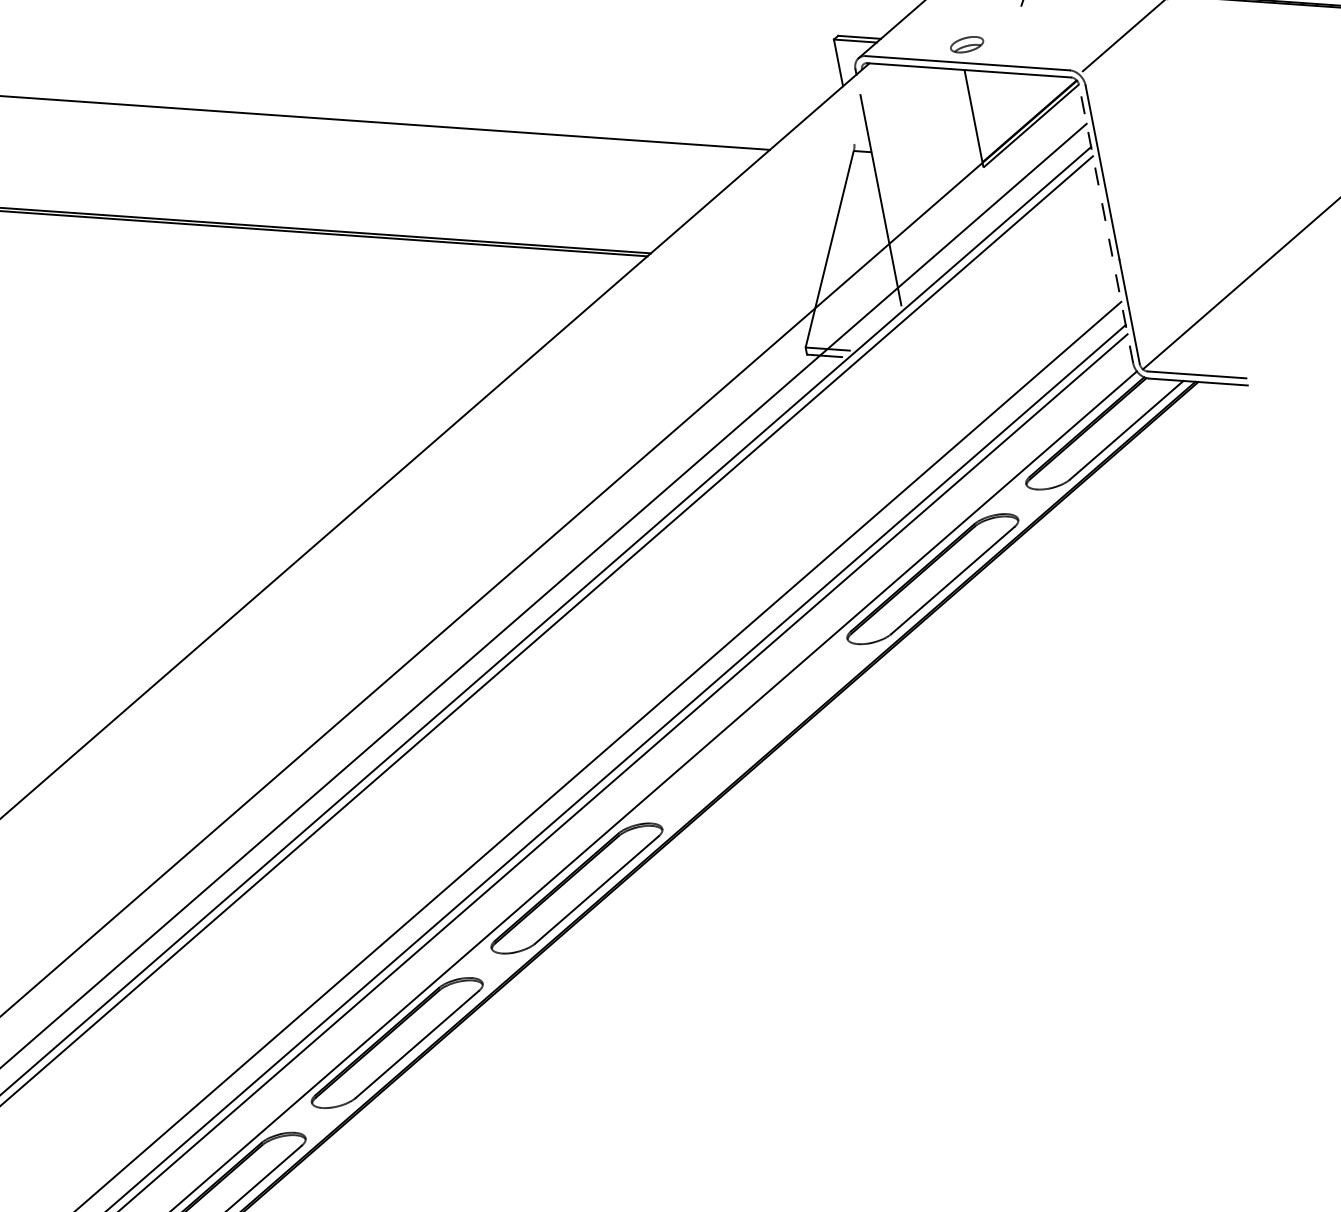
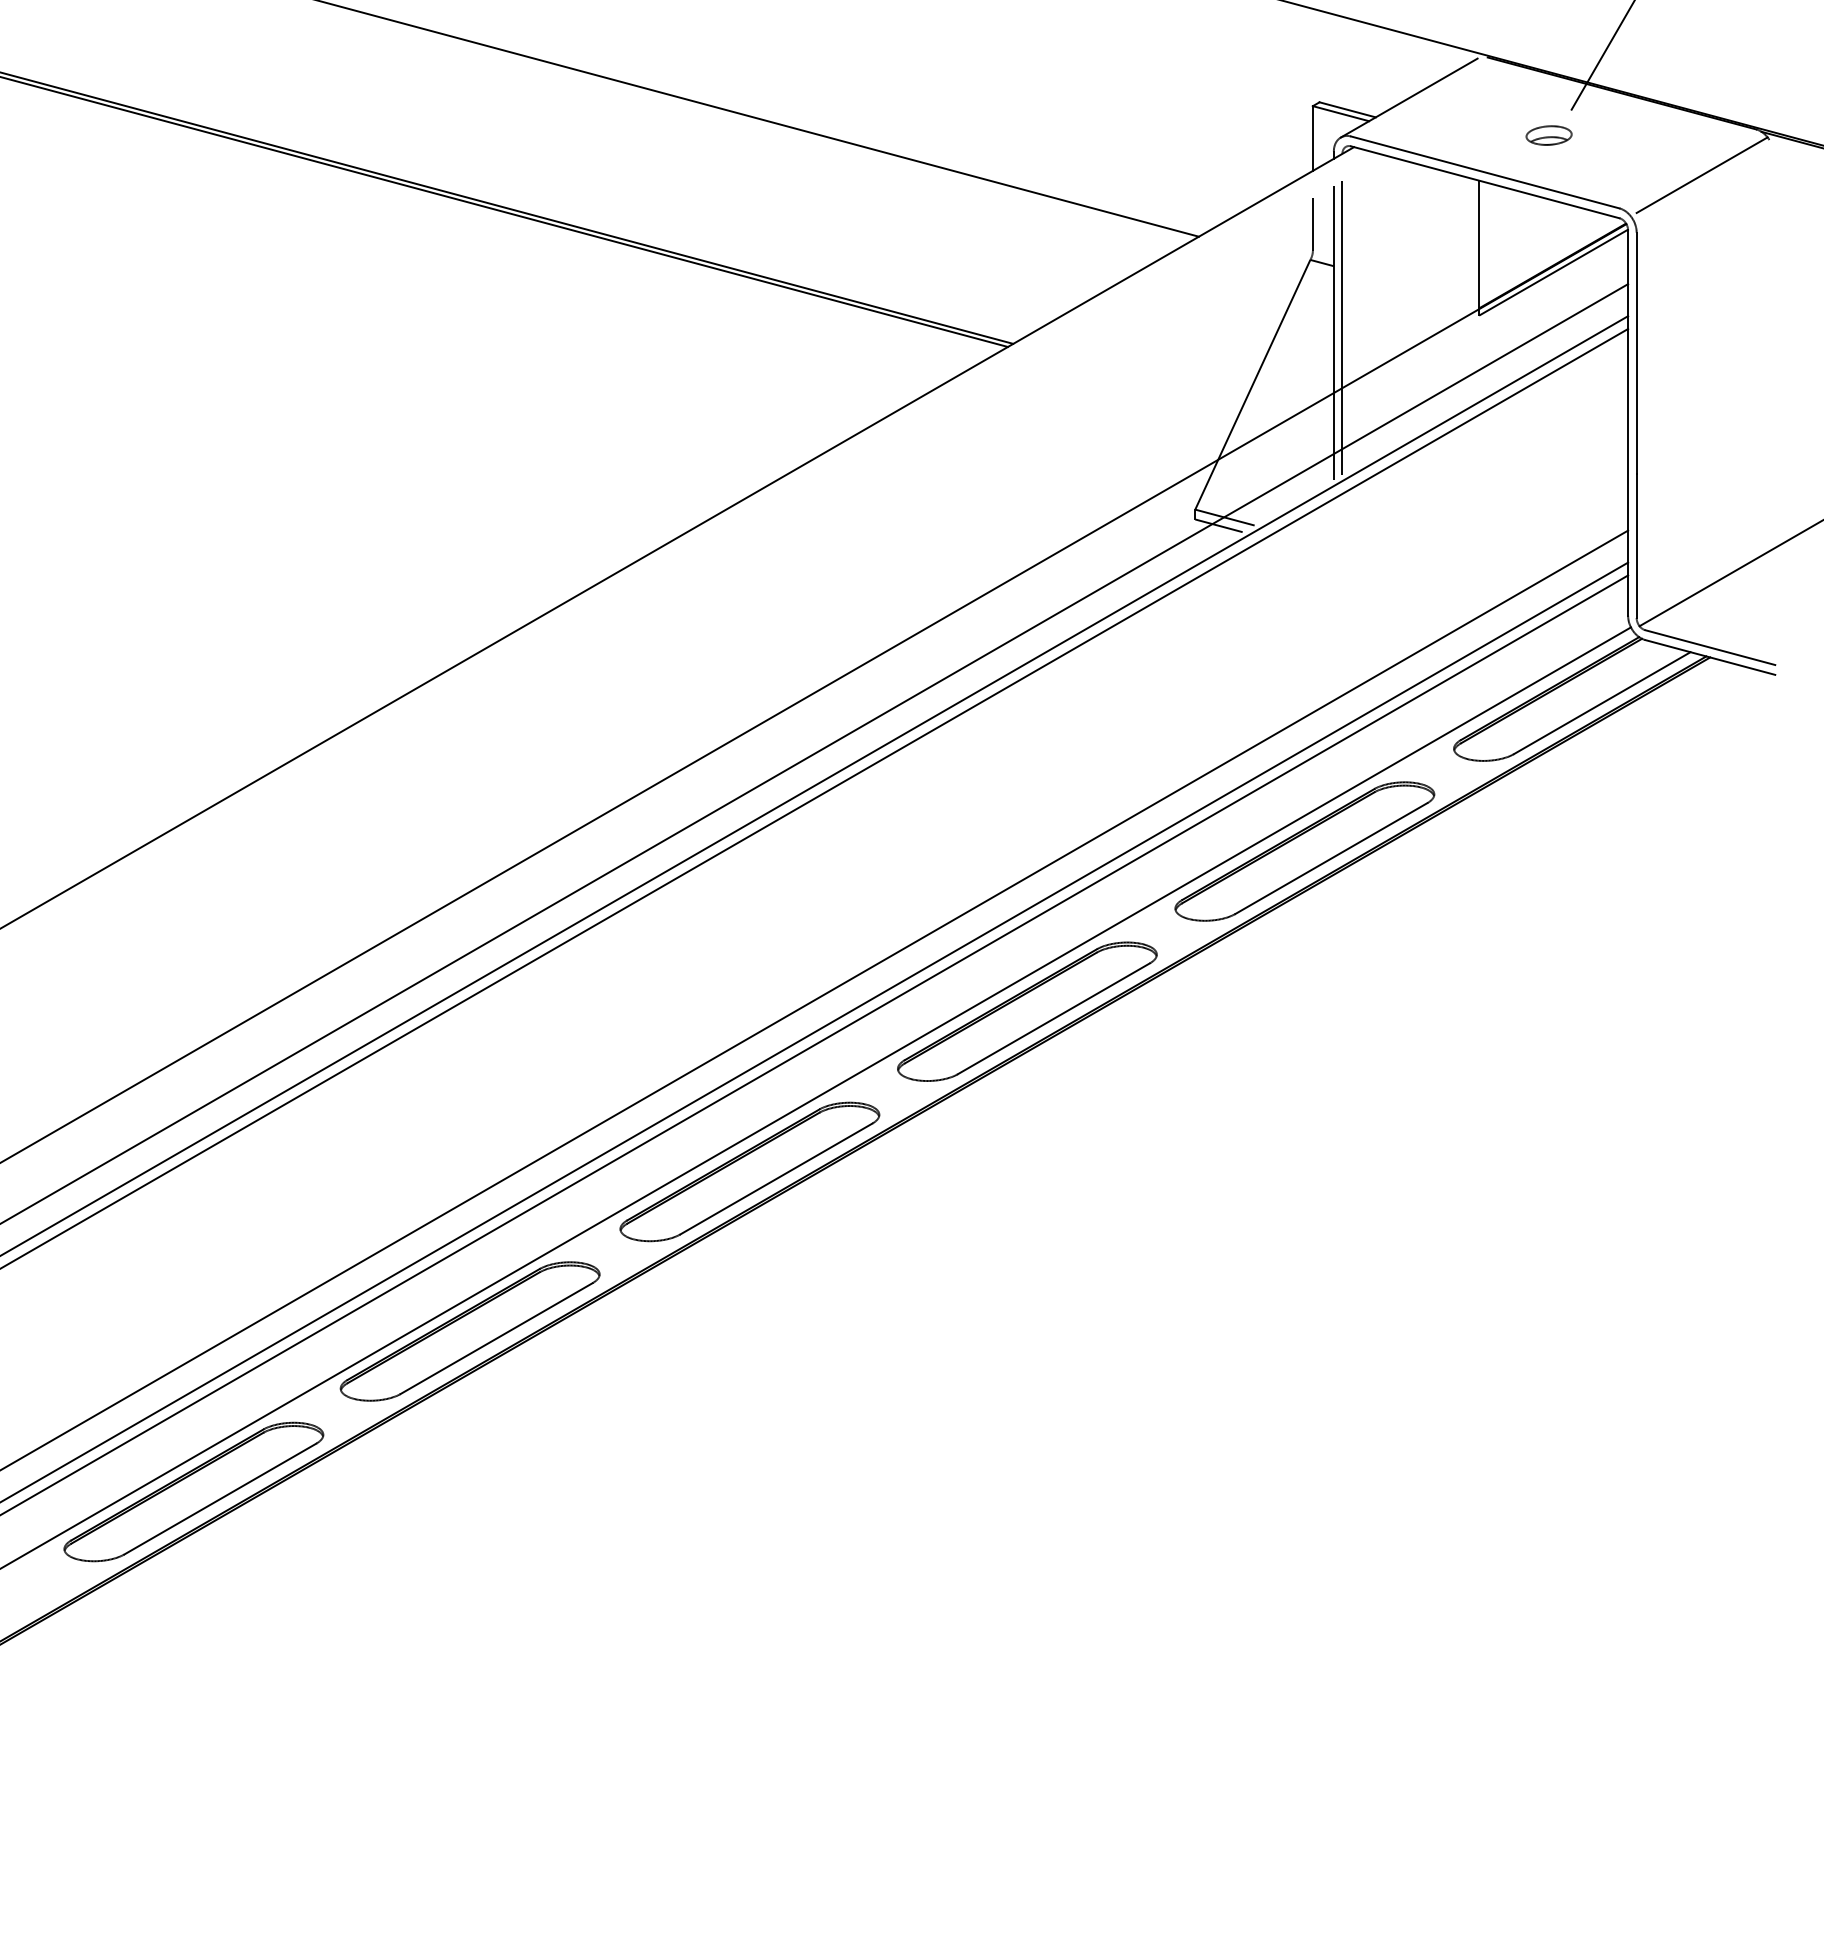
part: (966, 44) -> (1548, 135), moved
line: (850, 124) -> (1312, 223), added
line: (886, 195) -> (1342, 327), added
line: (1106, 224) -> (1628, 423), dashed -> solid
part: (754, 733) -> (1027, 1011), added

